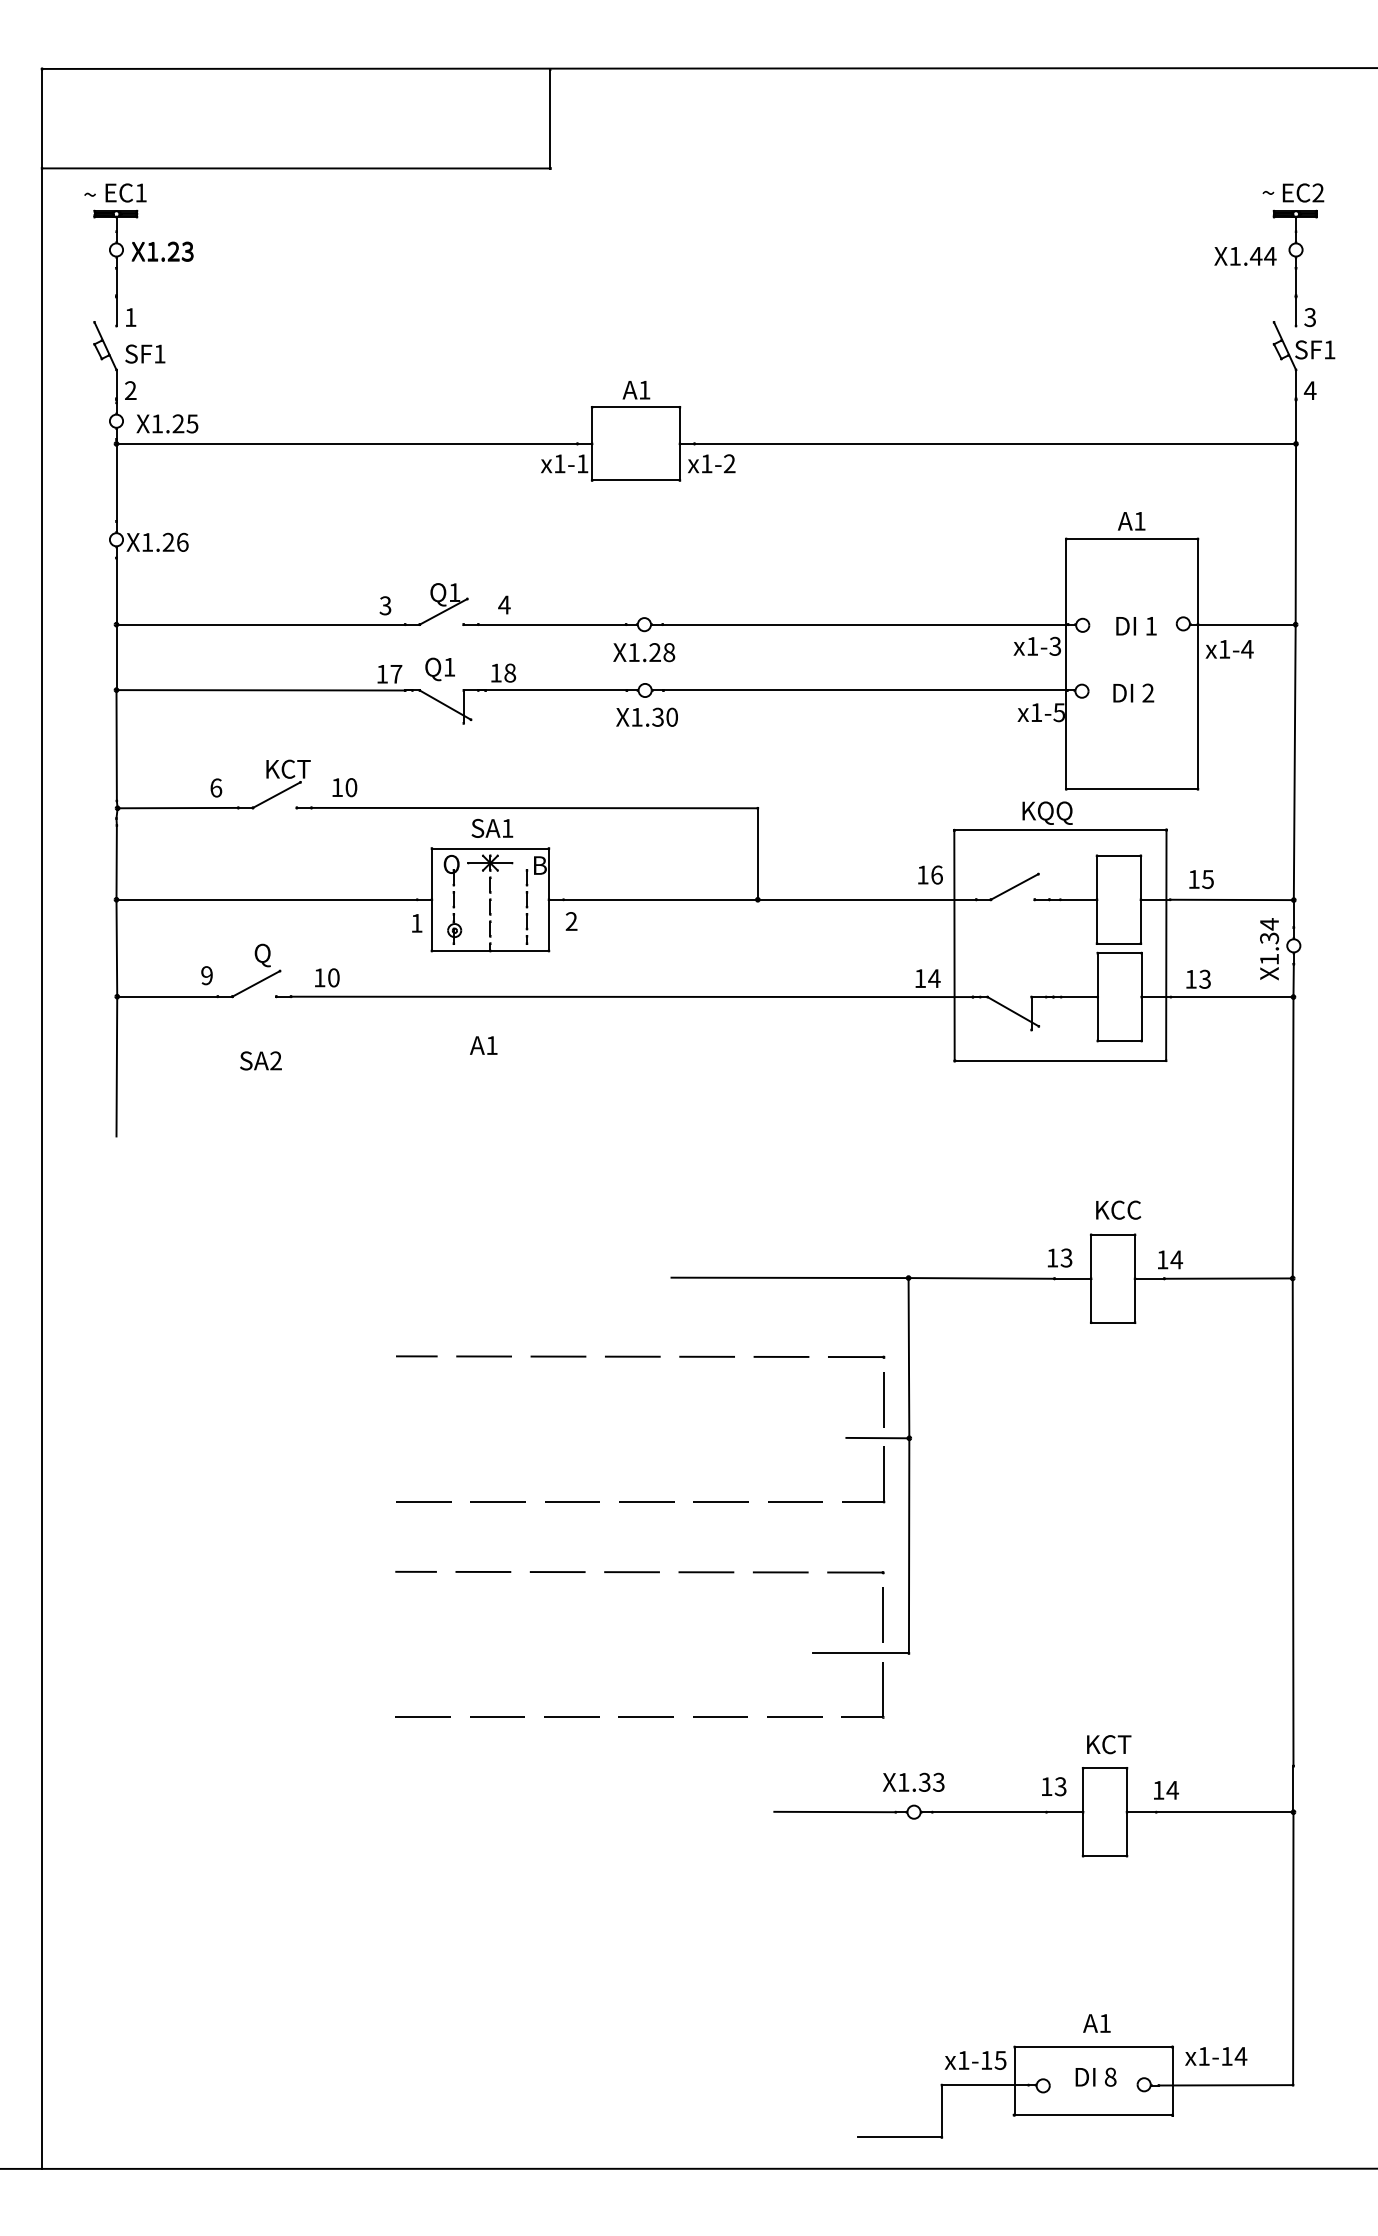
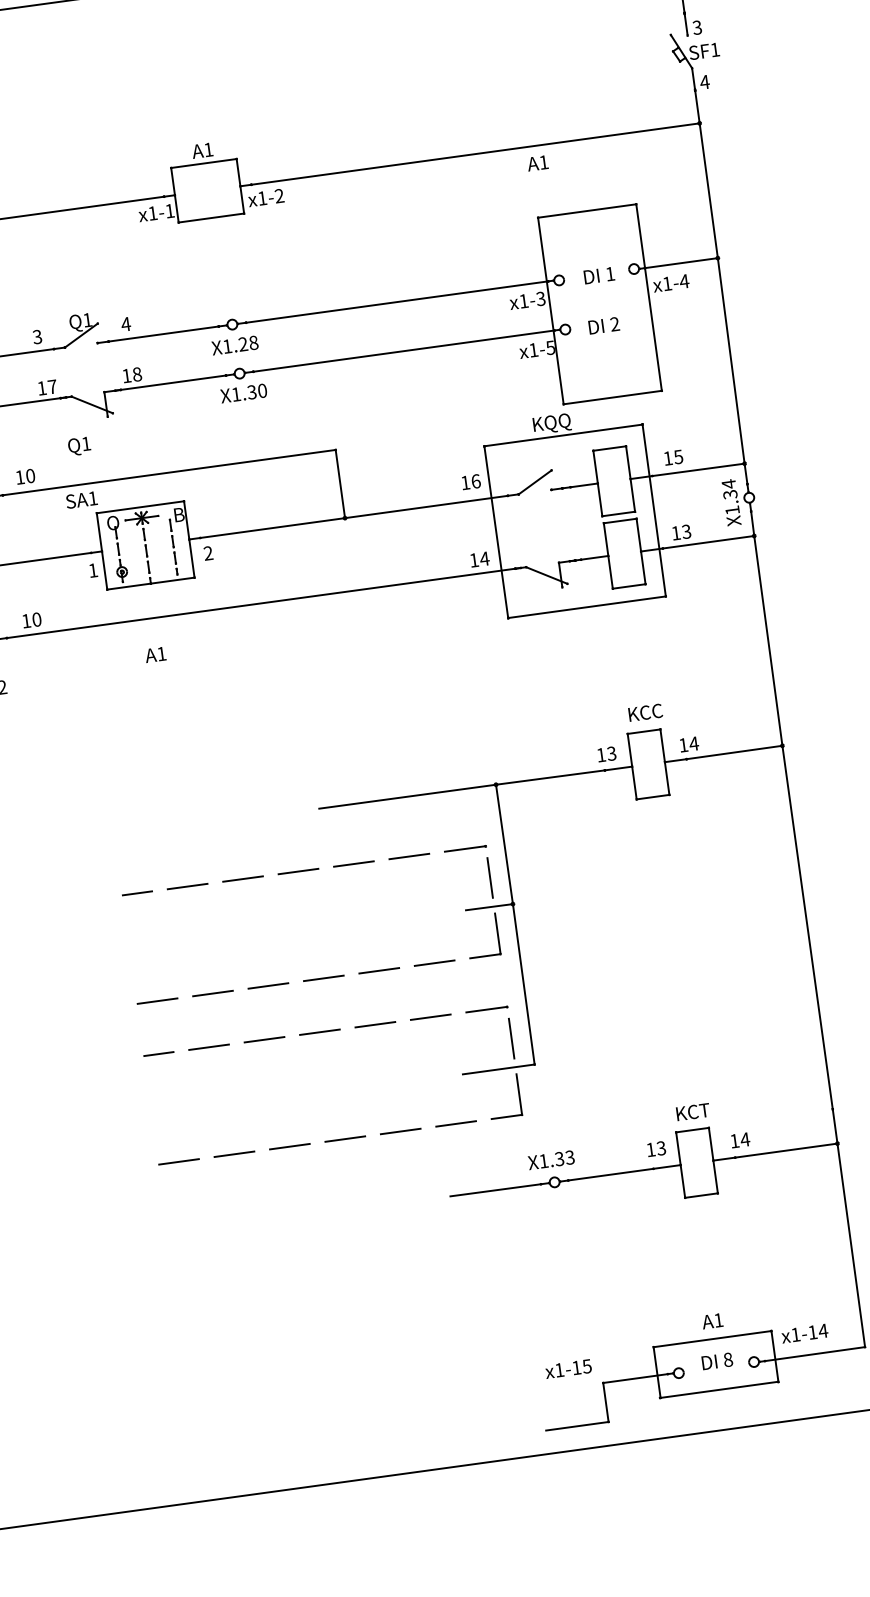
text: (1131, 521) -> (537, 163), moved
text: (439, 669) -> (79, 446), moved
text: (492, 827) -> (81, 499), moved
text: (975, 2060) -> (568, 1369), moved

